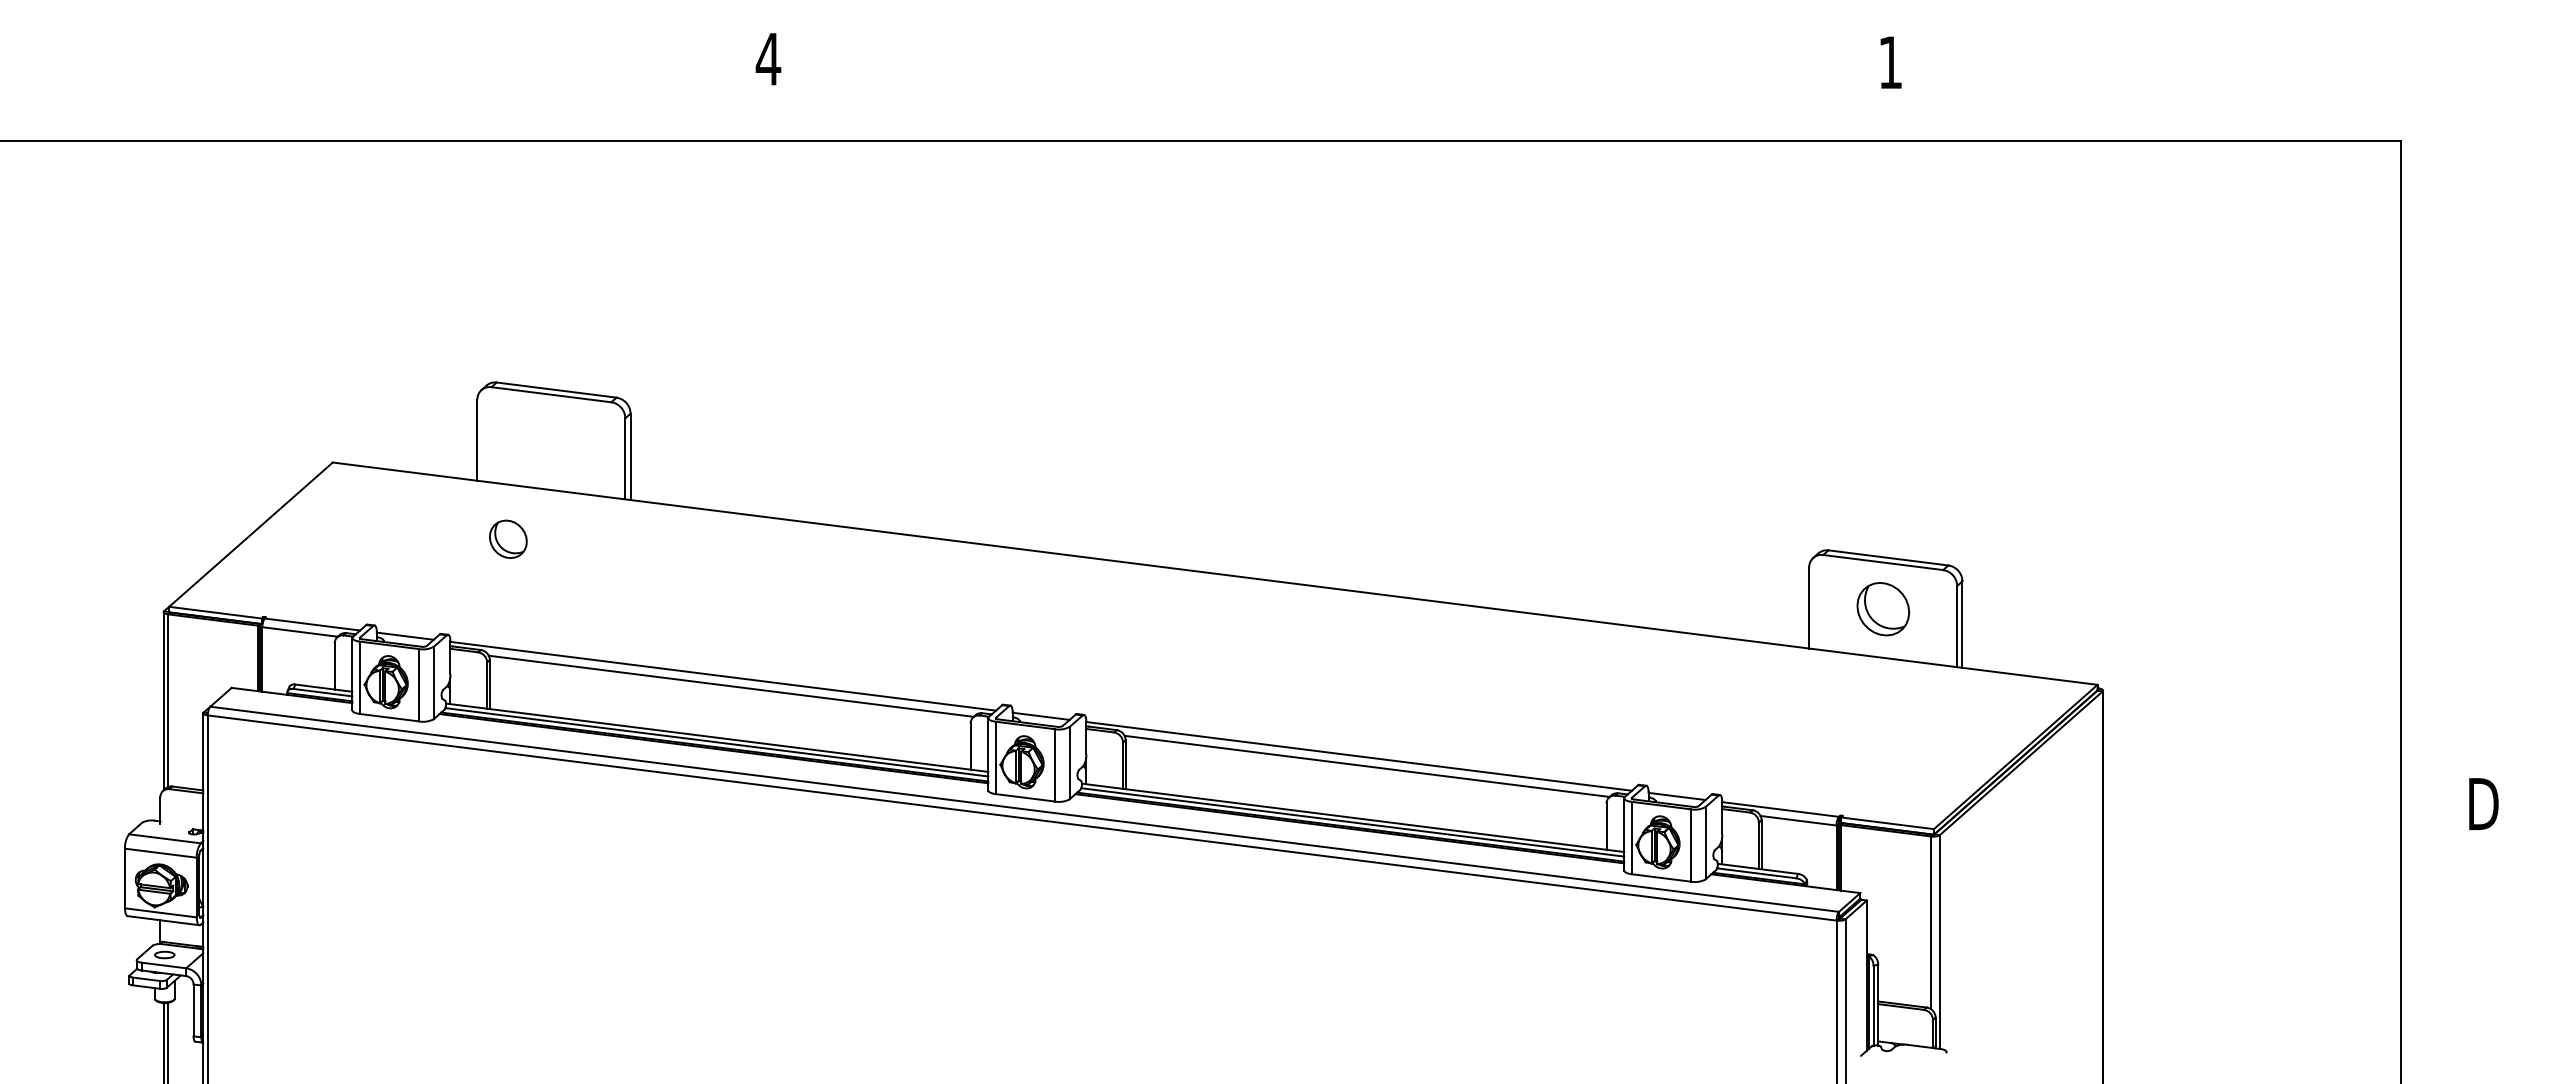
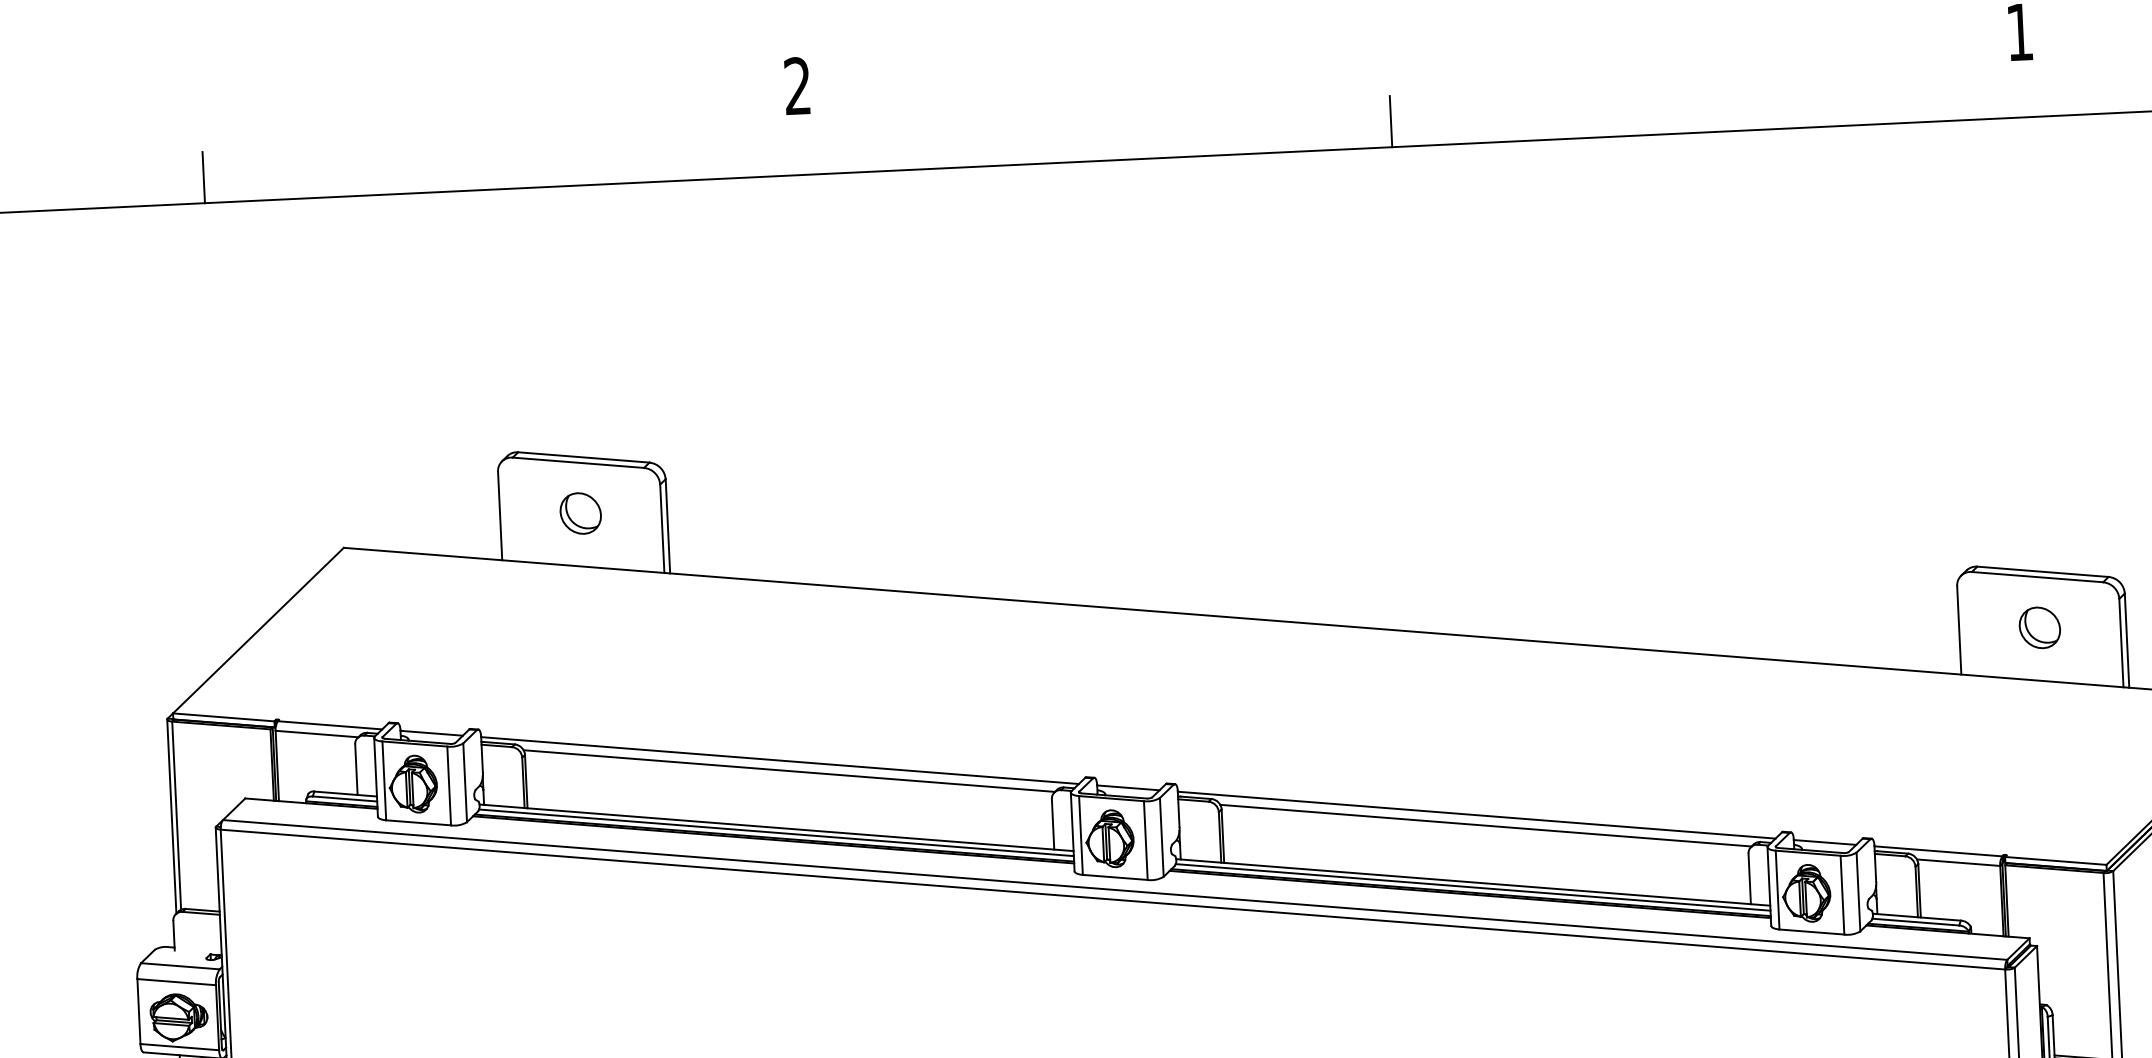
text: (768, 58) -> (797, 85), 4 -> 2
line: (220, 116) -> (203, 176), added
line: (1310, 116) -> (1390, 120), added
part: (508, 538) -> (580, 512), moved
part: (1882, 608) -> (2039, 627), size x0.71

